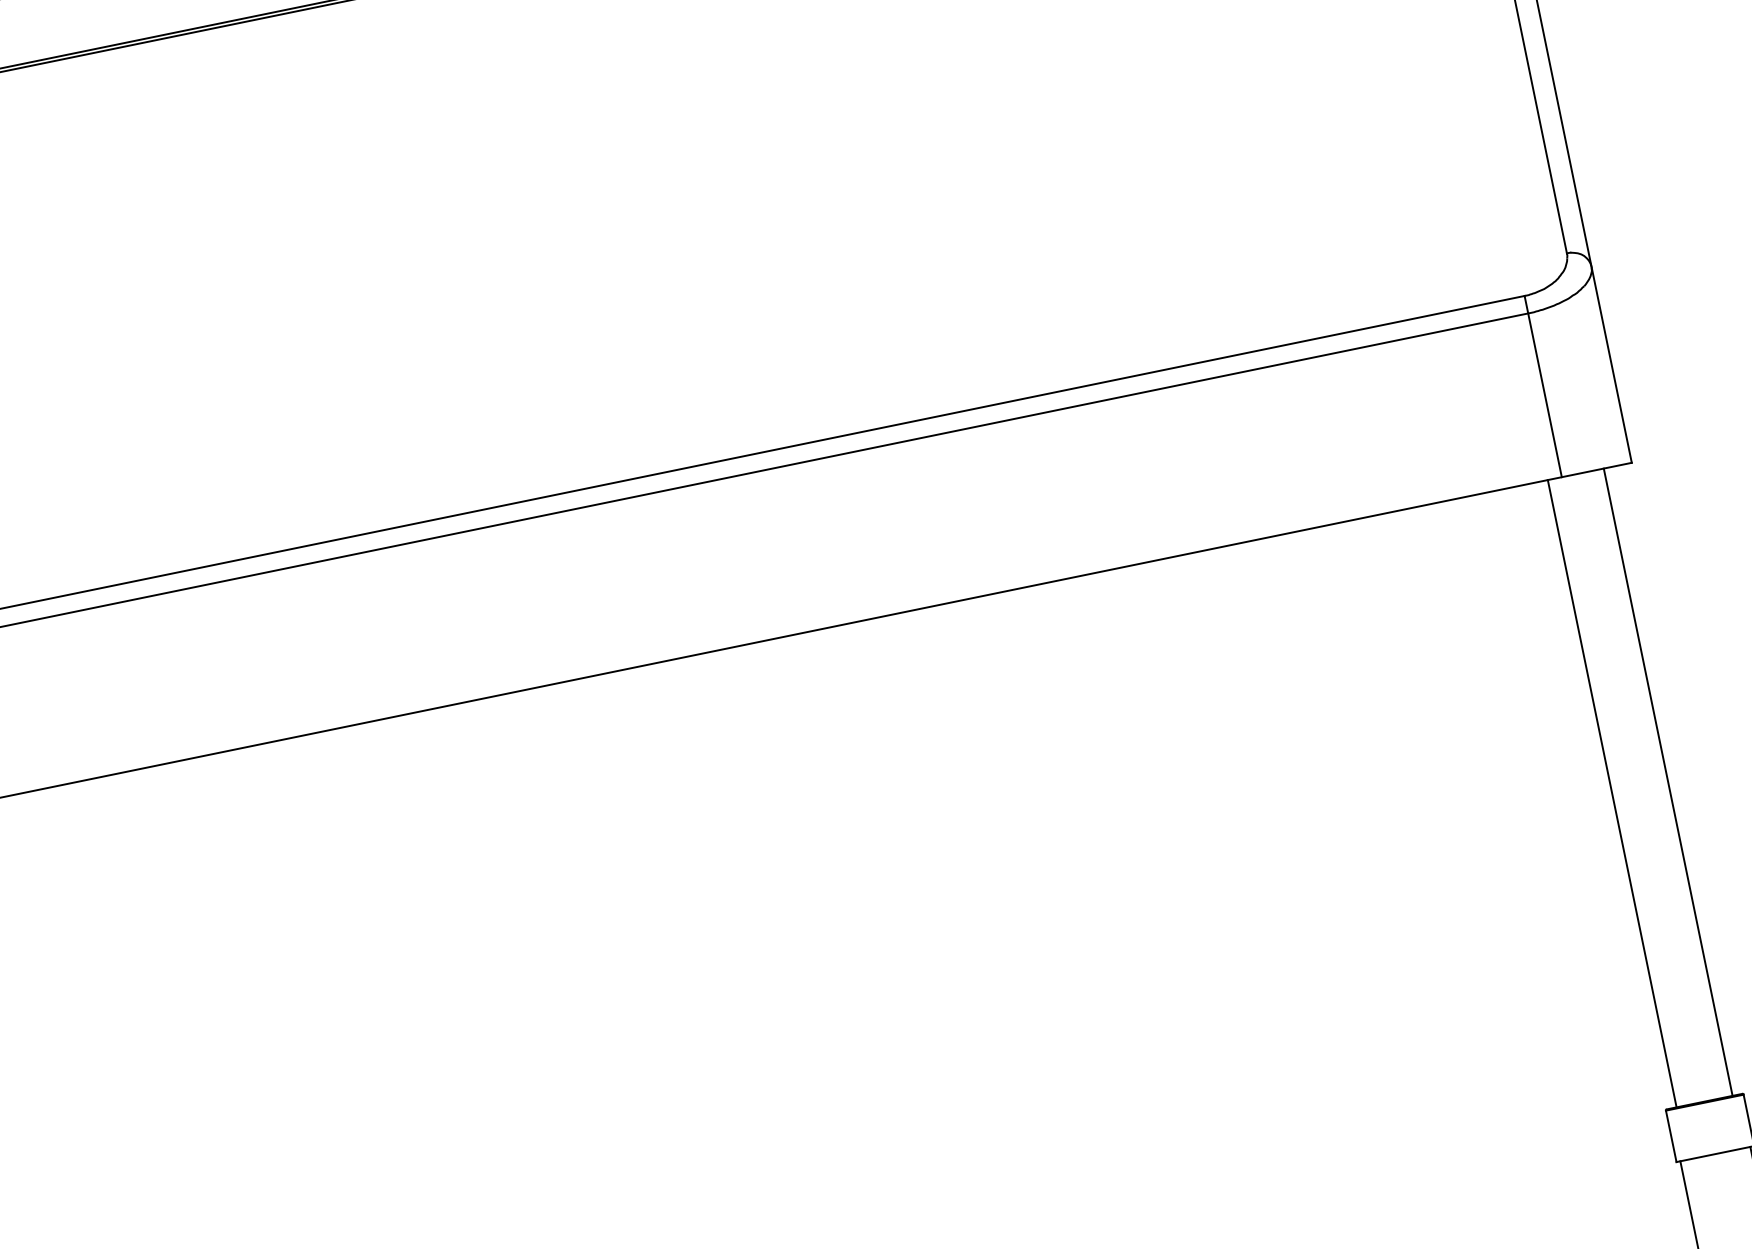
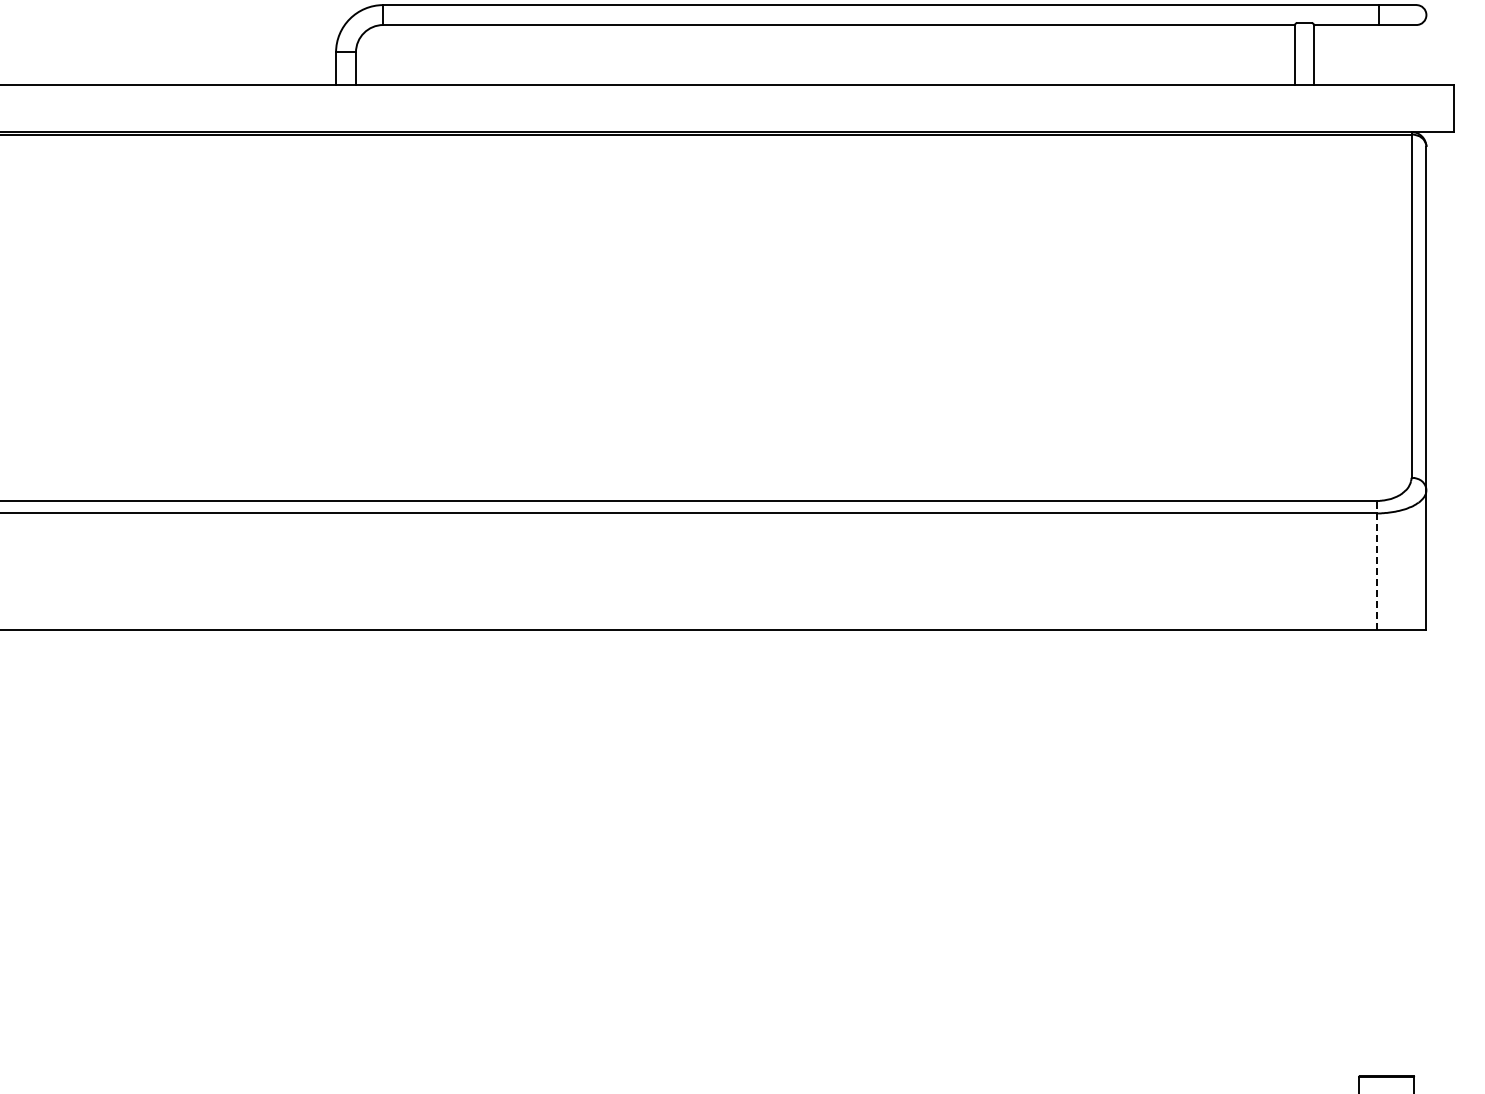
line: (1542, 385) -> (1376, 564), solid -> dashed
line: (1667, 781) -> (1406, 852), removed
line: (1611, 792) -> (1366, 852), removed

